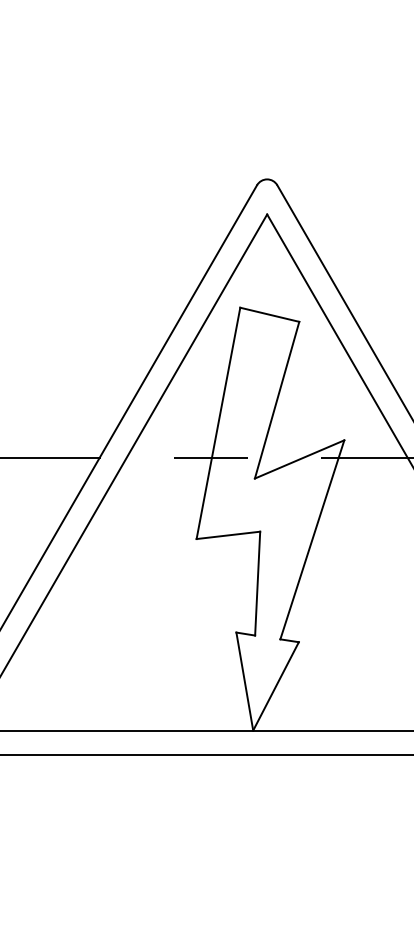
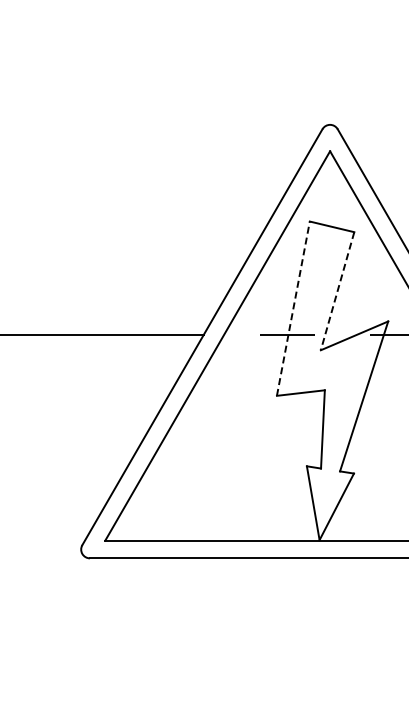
line: (276, 400) -> (337, 291), solid -> dashed
line: (218, 423) -> (293, 308), solid -> dashed

